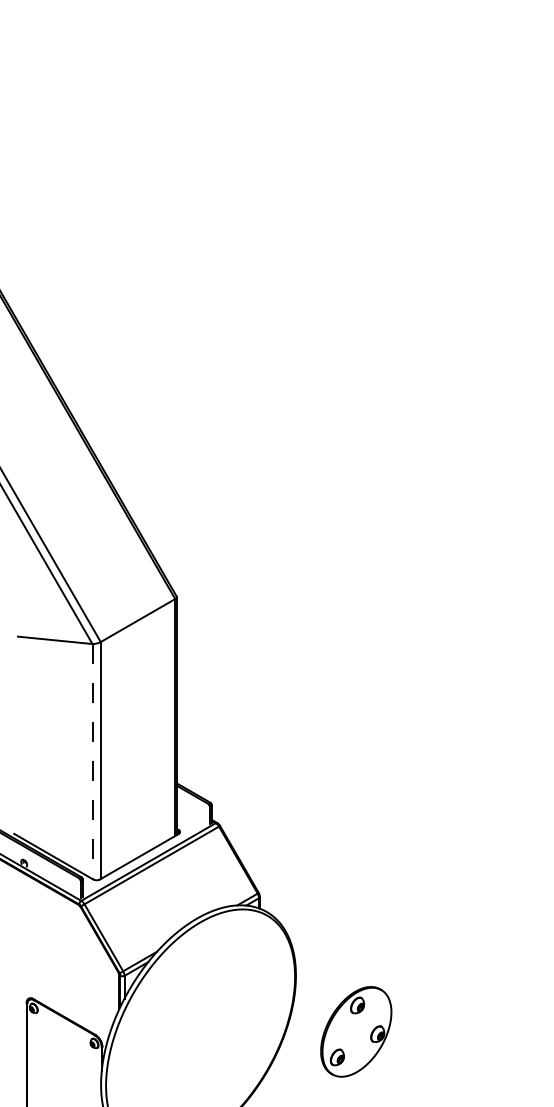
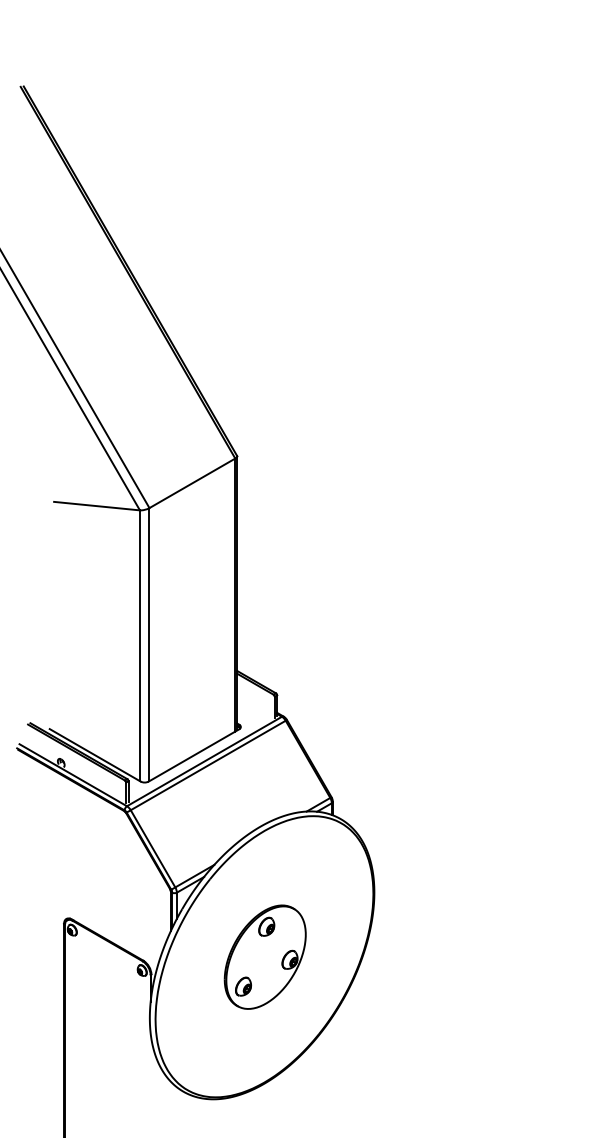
line: (92, 761) -> (139, 645), dashed -> solid
part: (356, 1031) -> (265, 956), moved

